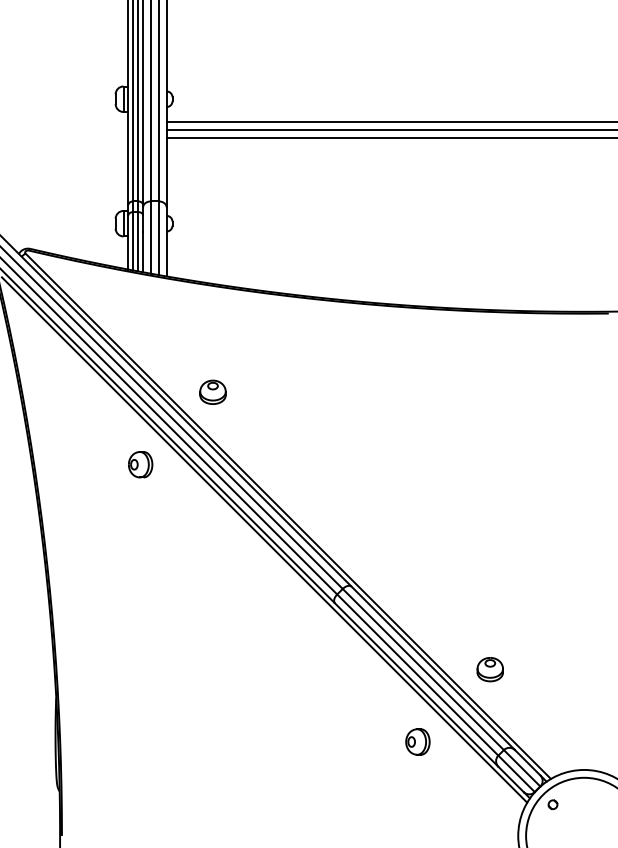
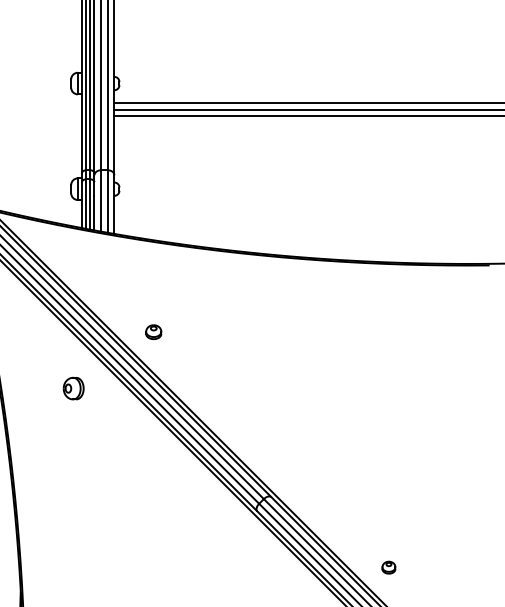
part: (212, 391) -> (153, 331), size x0.7
part: (140, 464) -> (73, 388), moved
part: (489, 669) -> (388, 567), size x0.6

